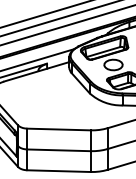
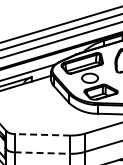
line: (59, 129) -> (42, 134), solid -> dashed
line: (59, 150) -> (42, 153), solid -> dashed

